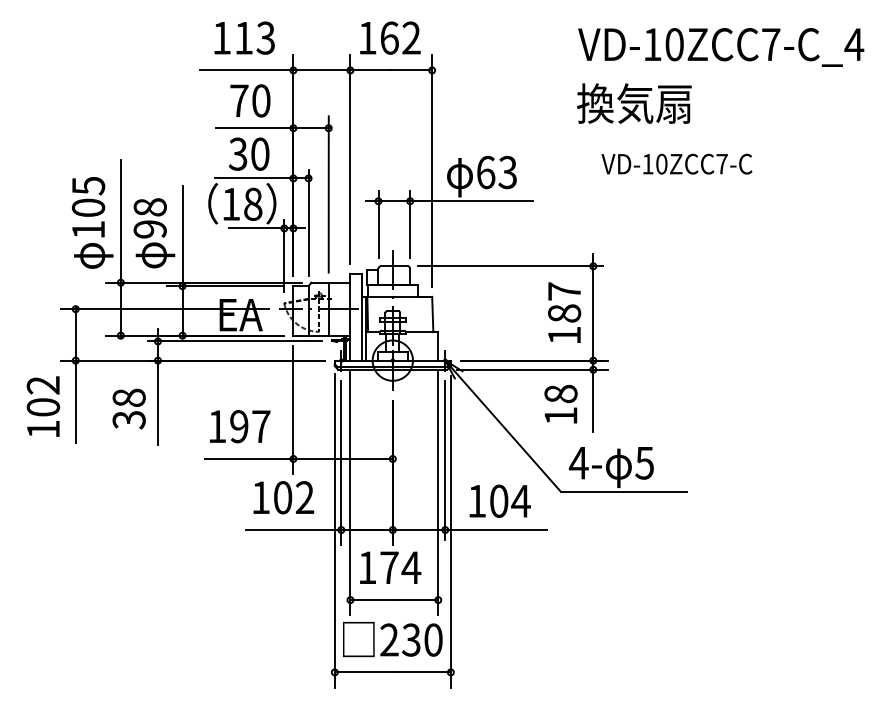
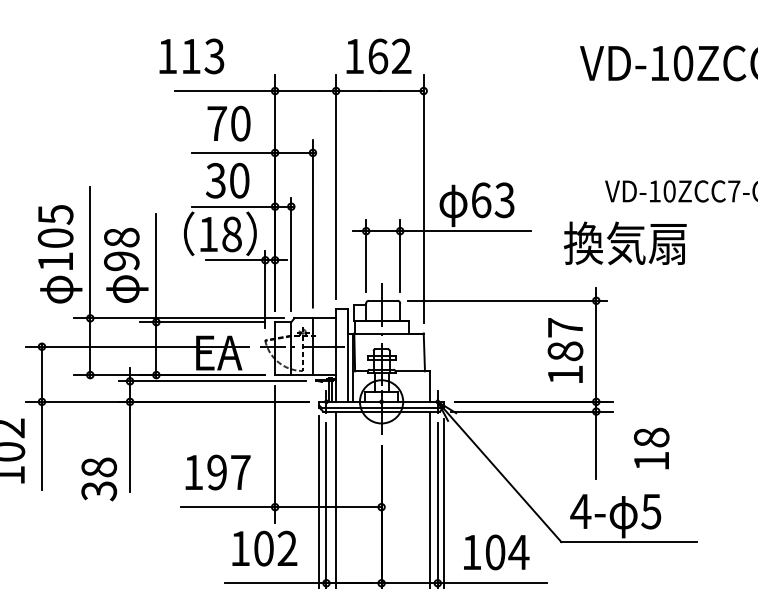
text: (244, 37) -> (191, 55), moved
text: (634, 103) -> (625, 243), moved
text: (560, 403) -> (651, 447), moved
text: (128, 408) -> (98, 478), moved

